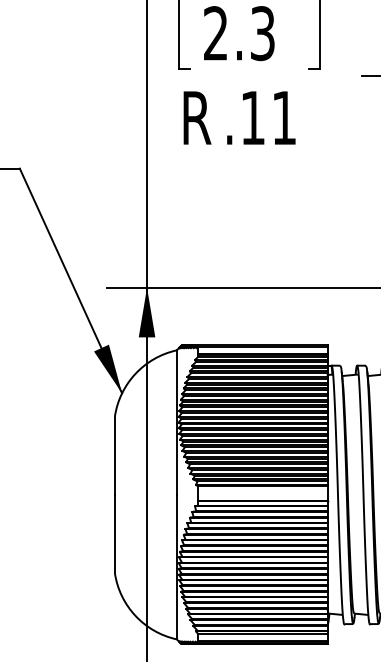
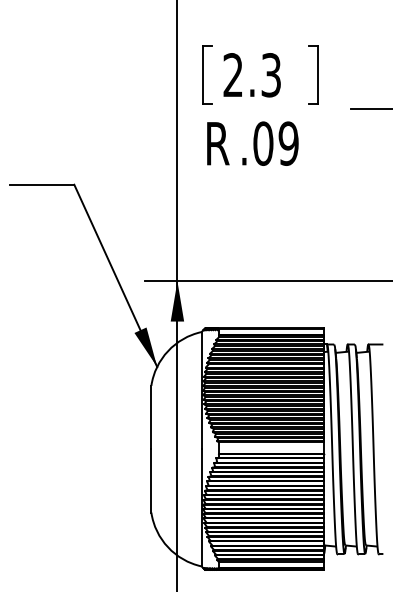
text: (268, 117) -> (275, 143), .11 -> .09

